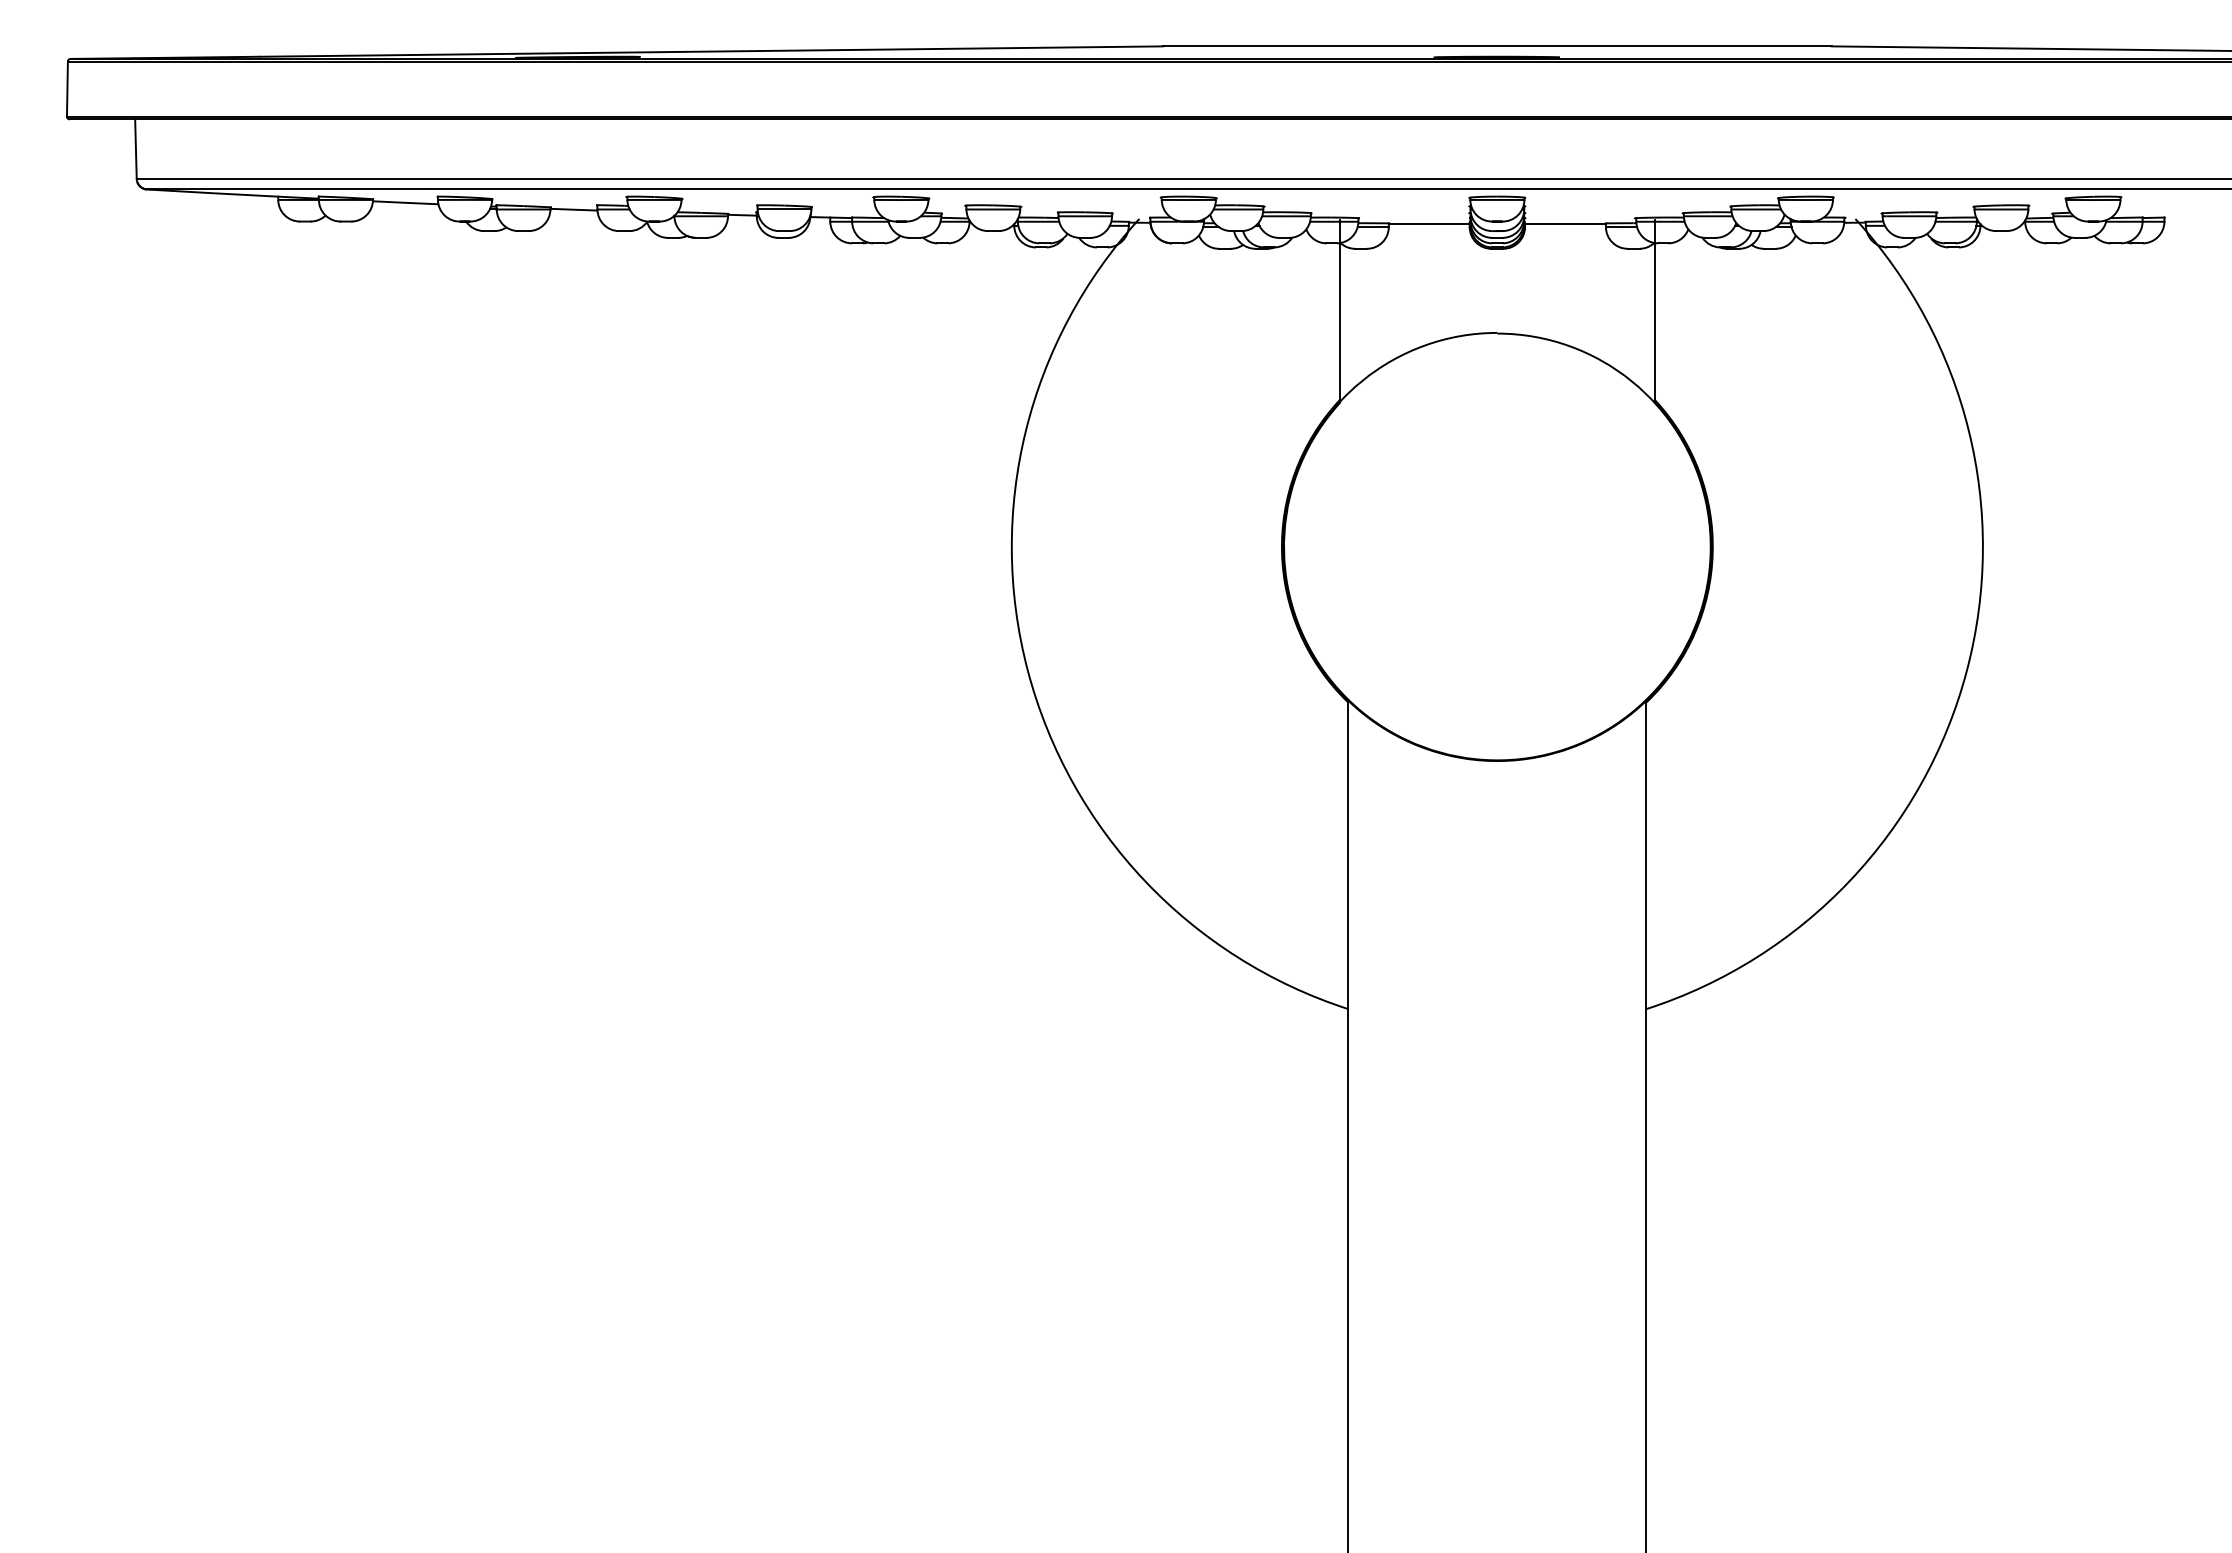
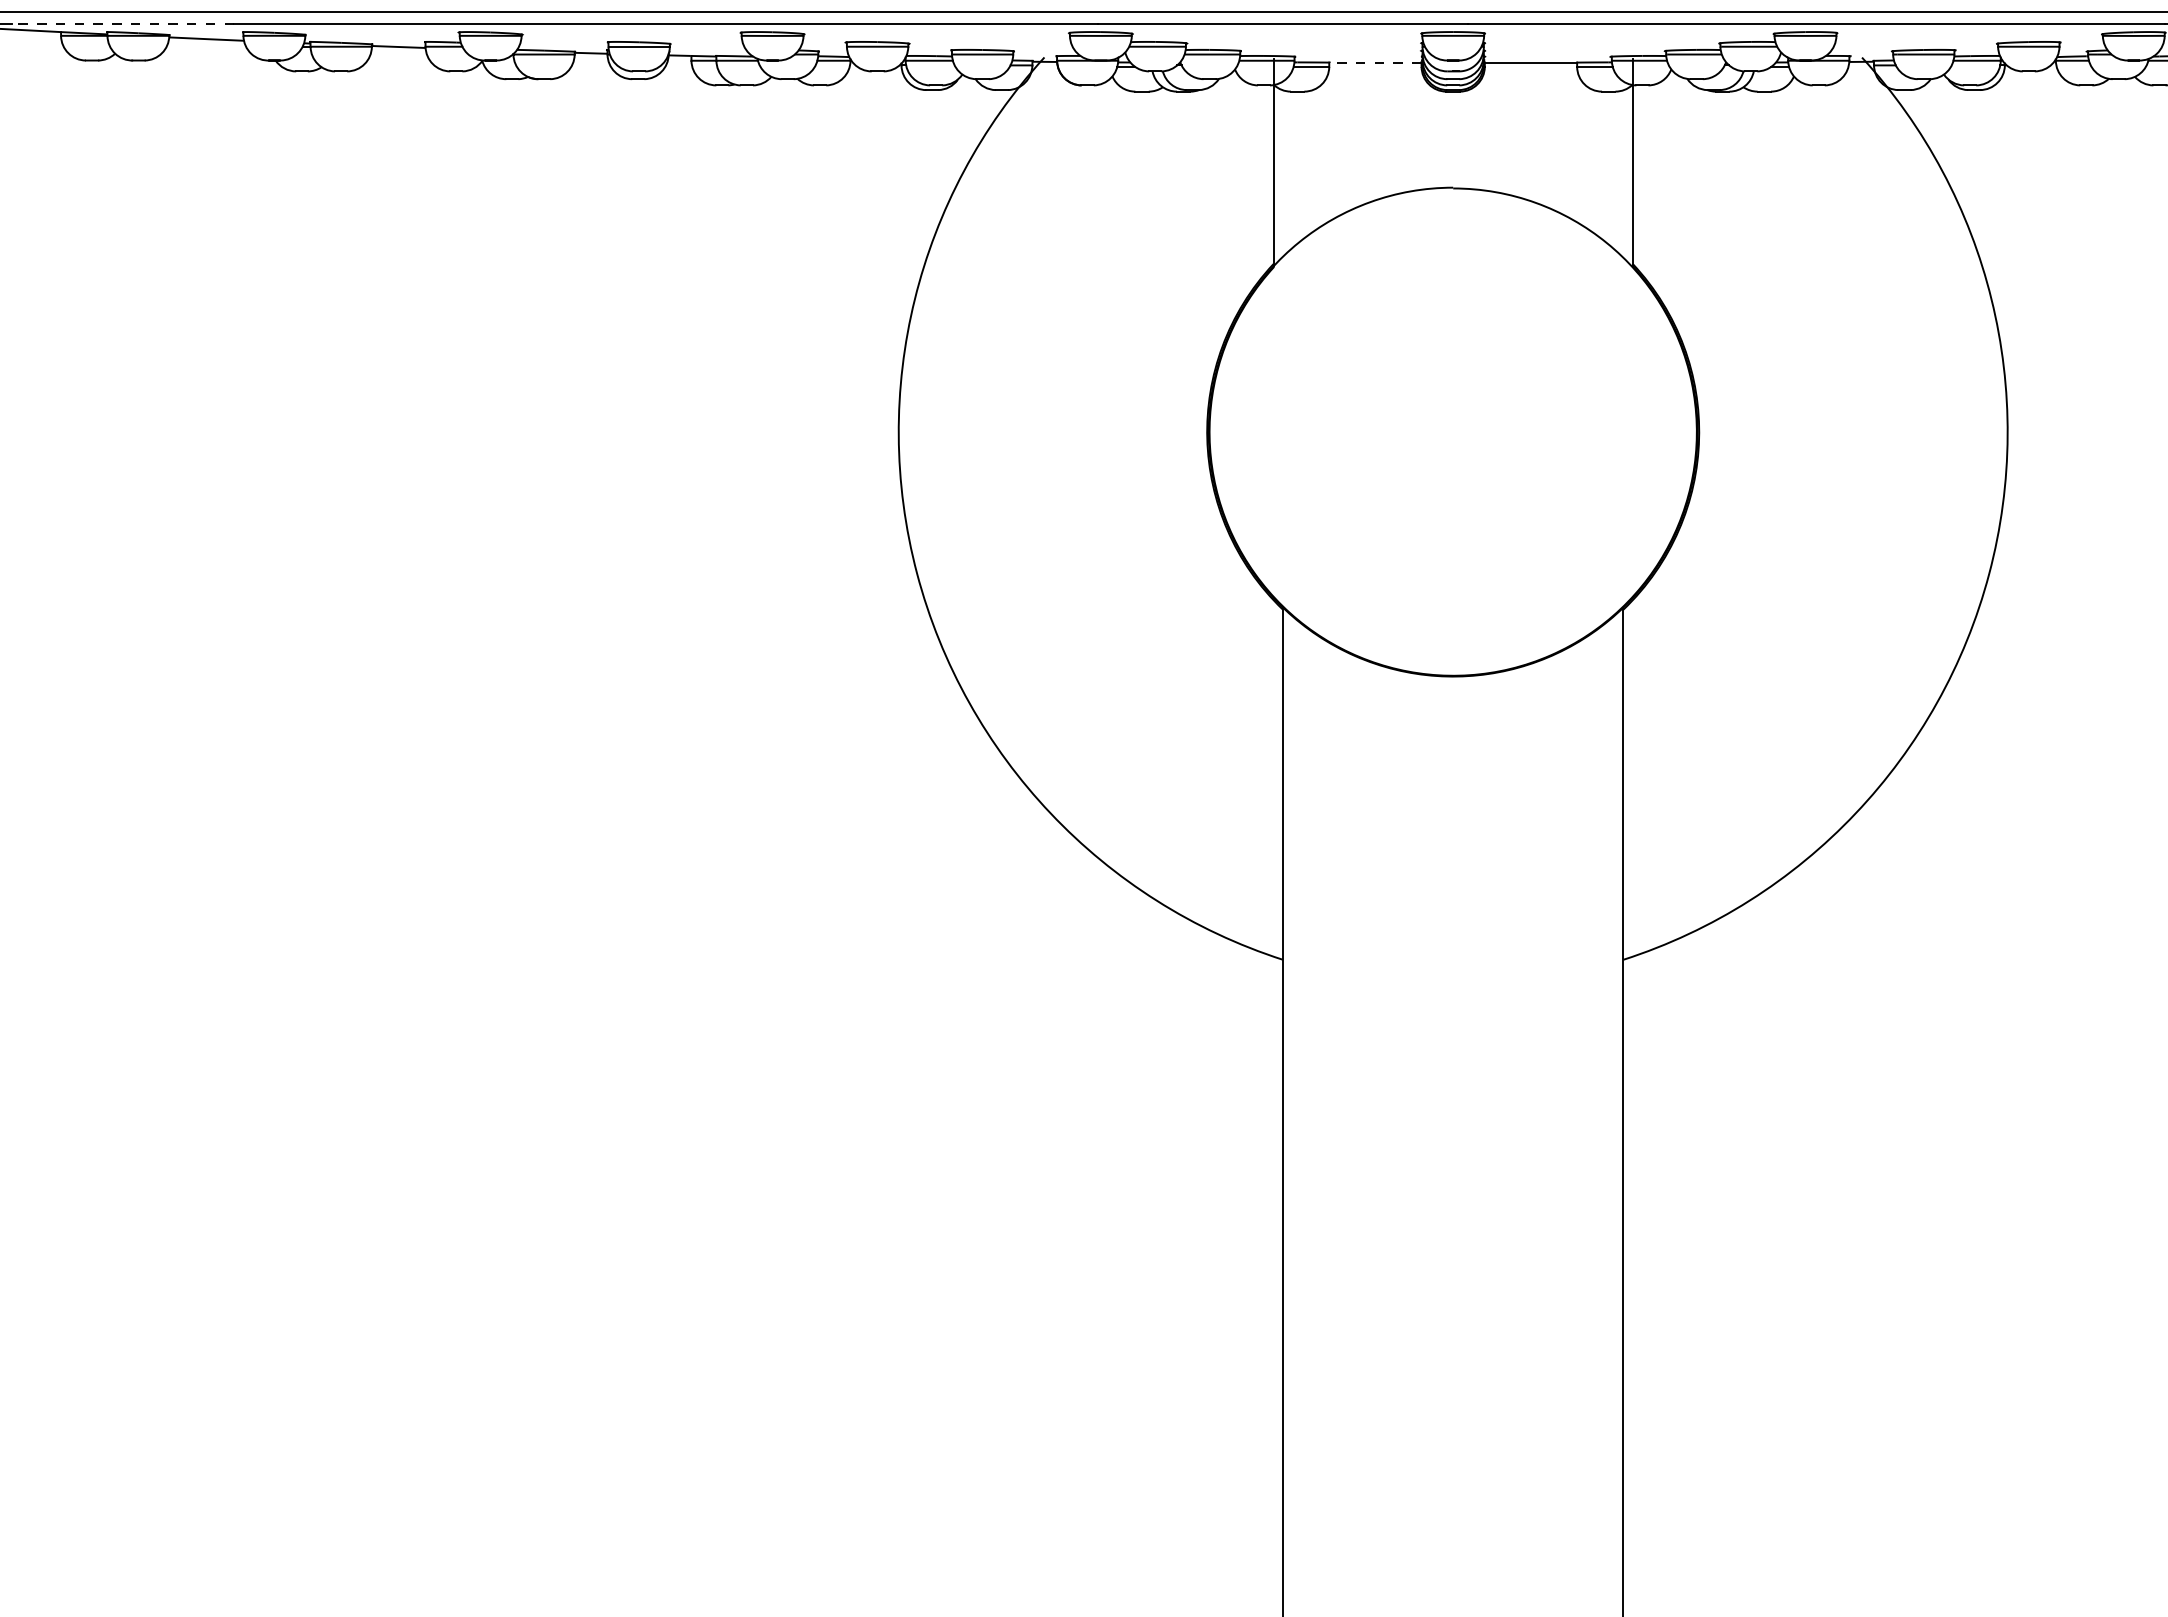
line: (332, 189) -> (123, 23), solid -> dashed
line: (1428, 223) -> (1374, 62), solid -> dashed

